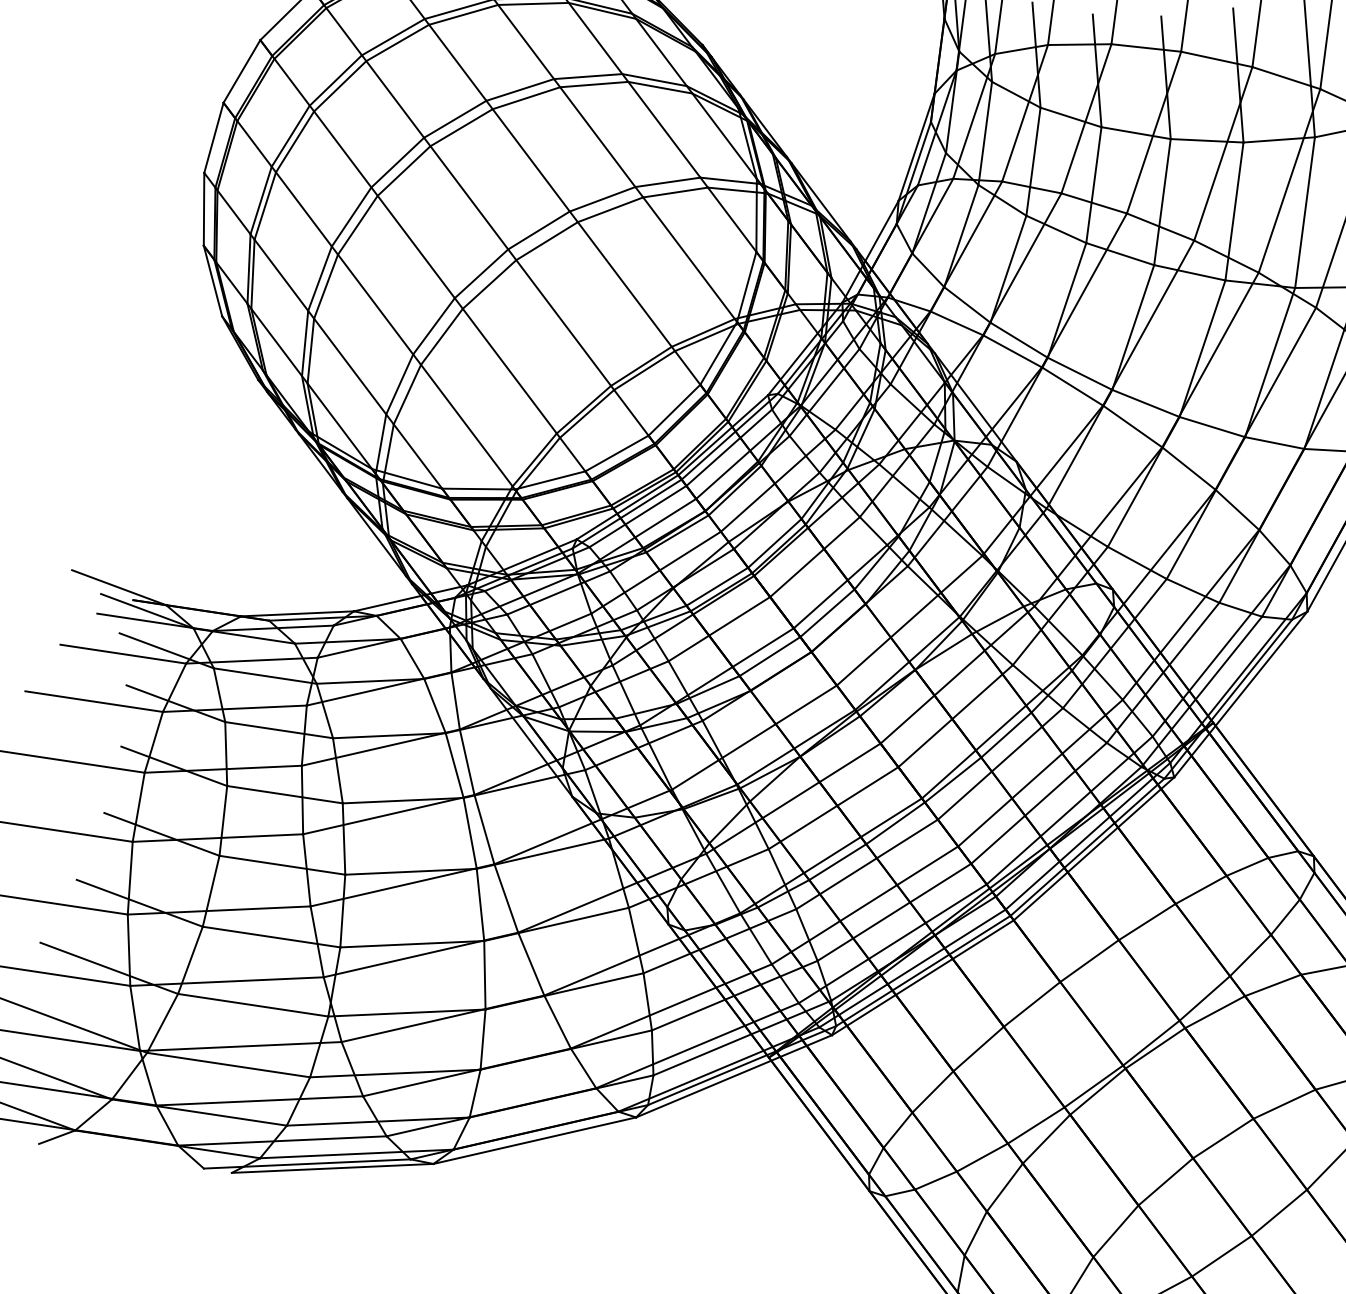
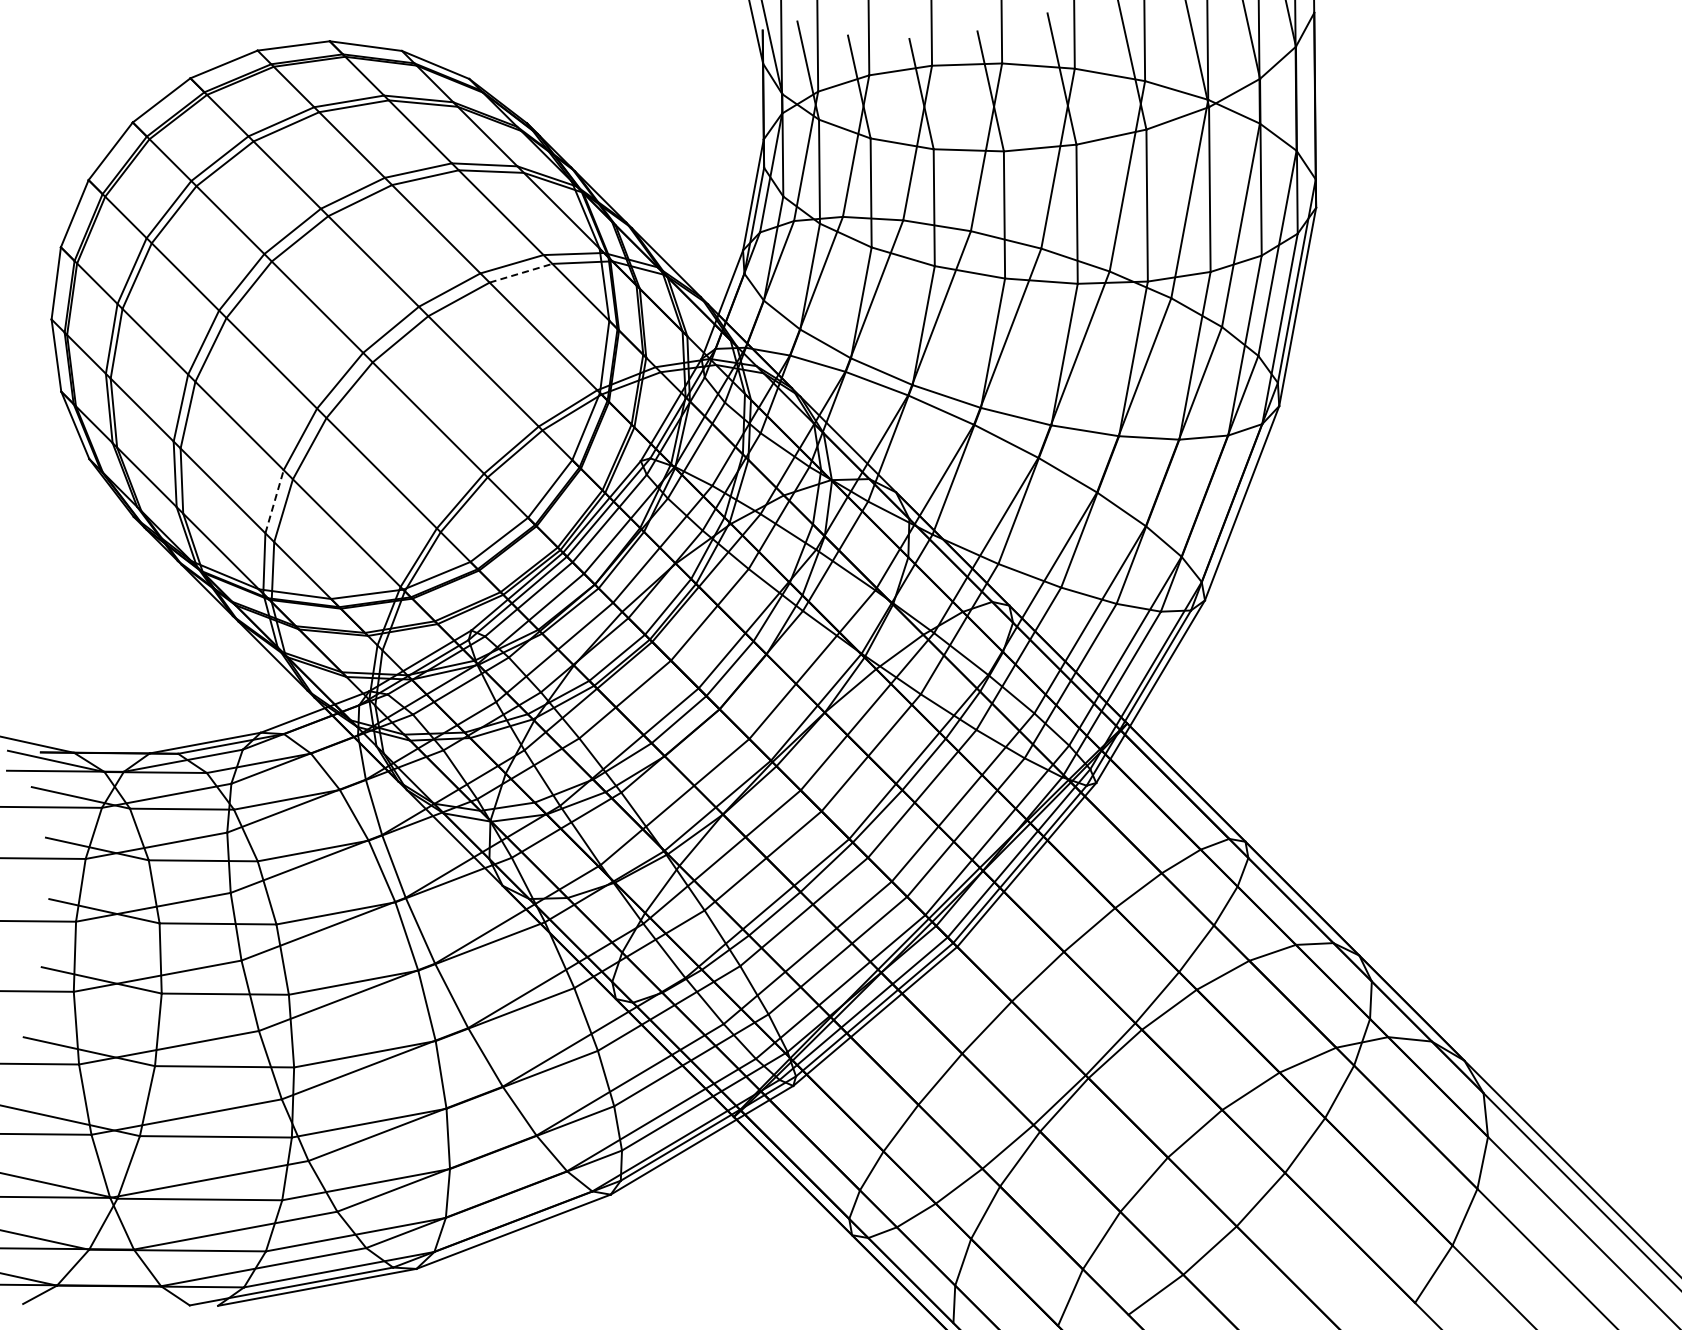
line: (676, 192) -> (521, 273), solid -> dashed
line: (399, 384) -> (274, 501), solid -> dashed

